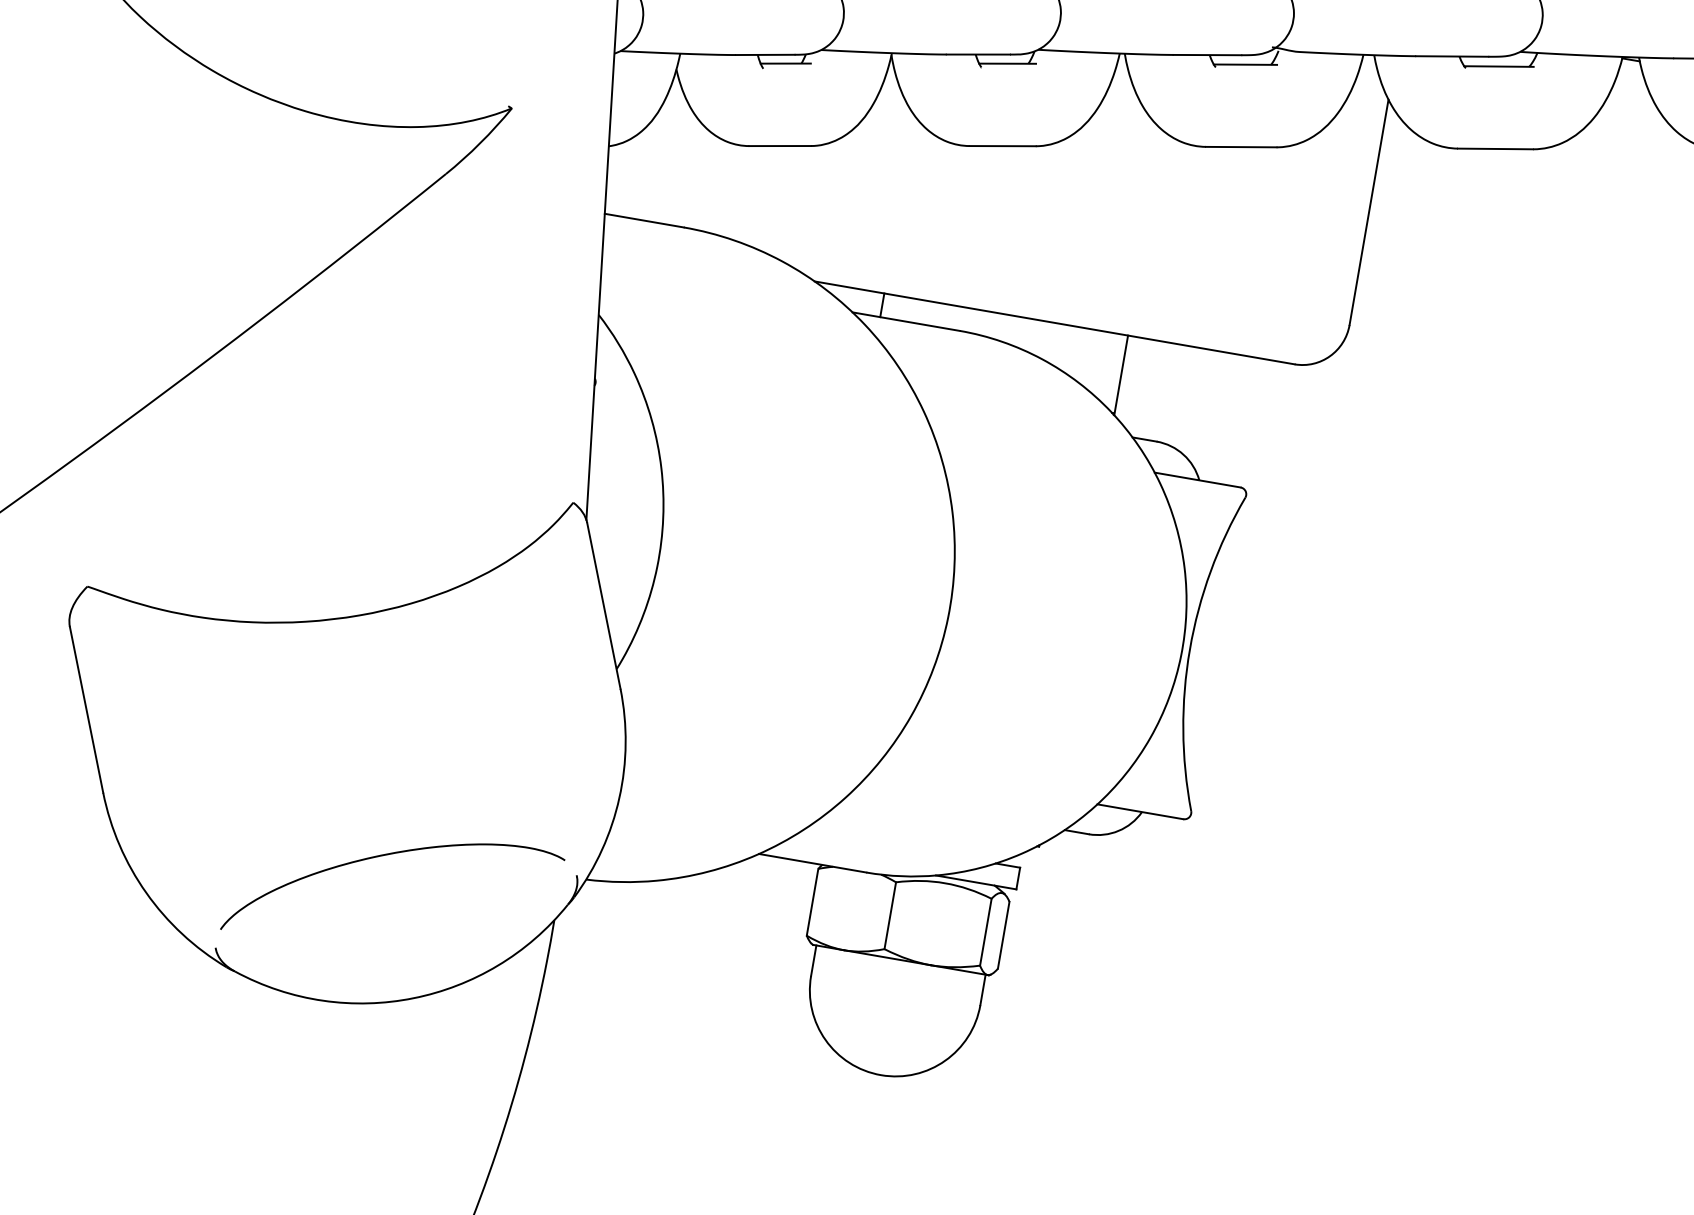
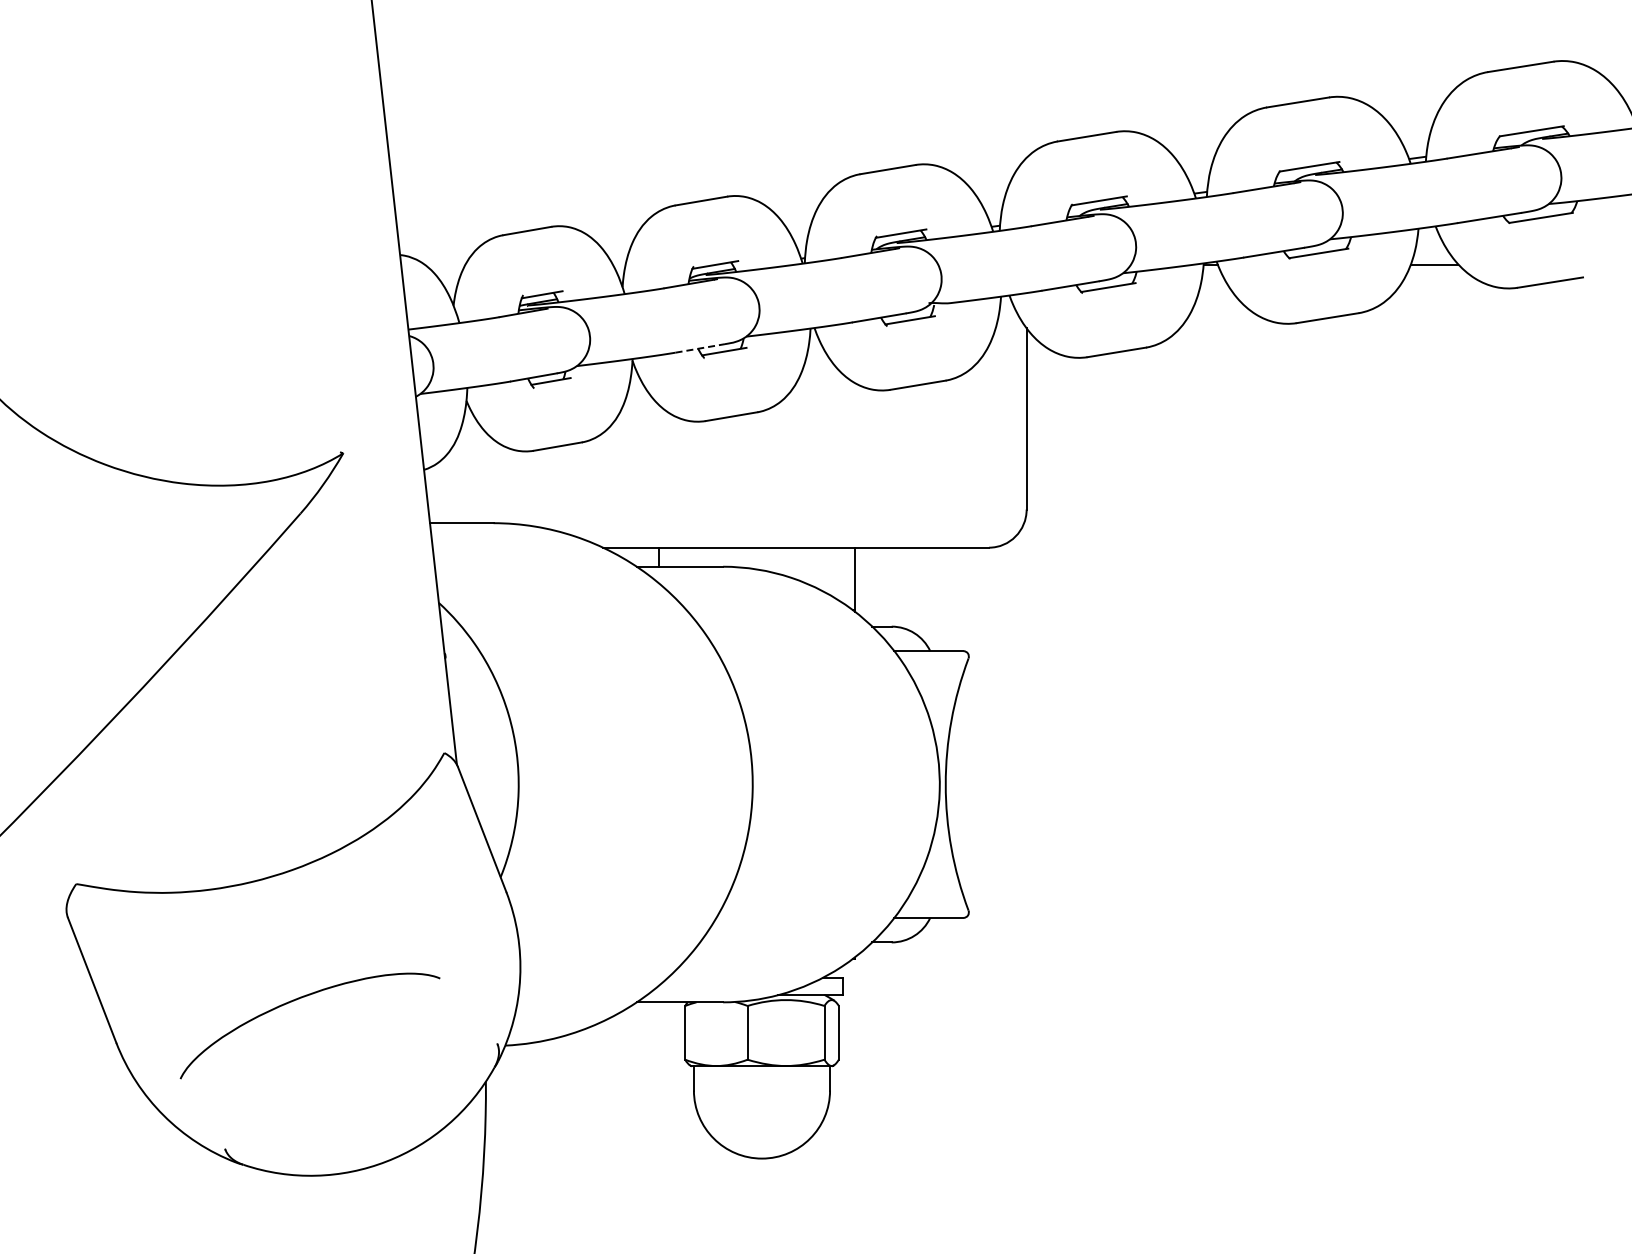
line: (978, 54) -> (700, 348), solid -> dashed
curve: (385, 856) -> (299, 999), moved

